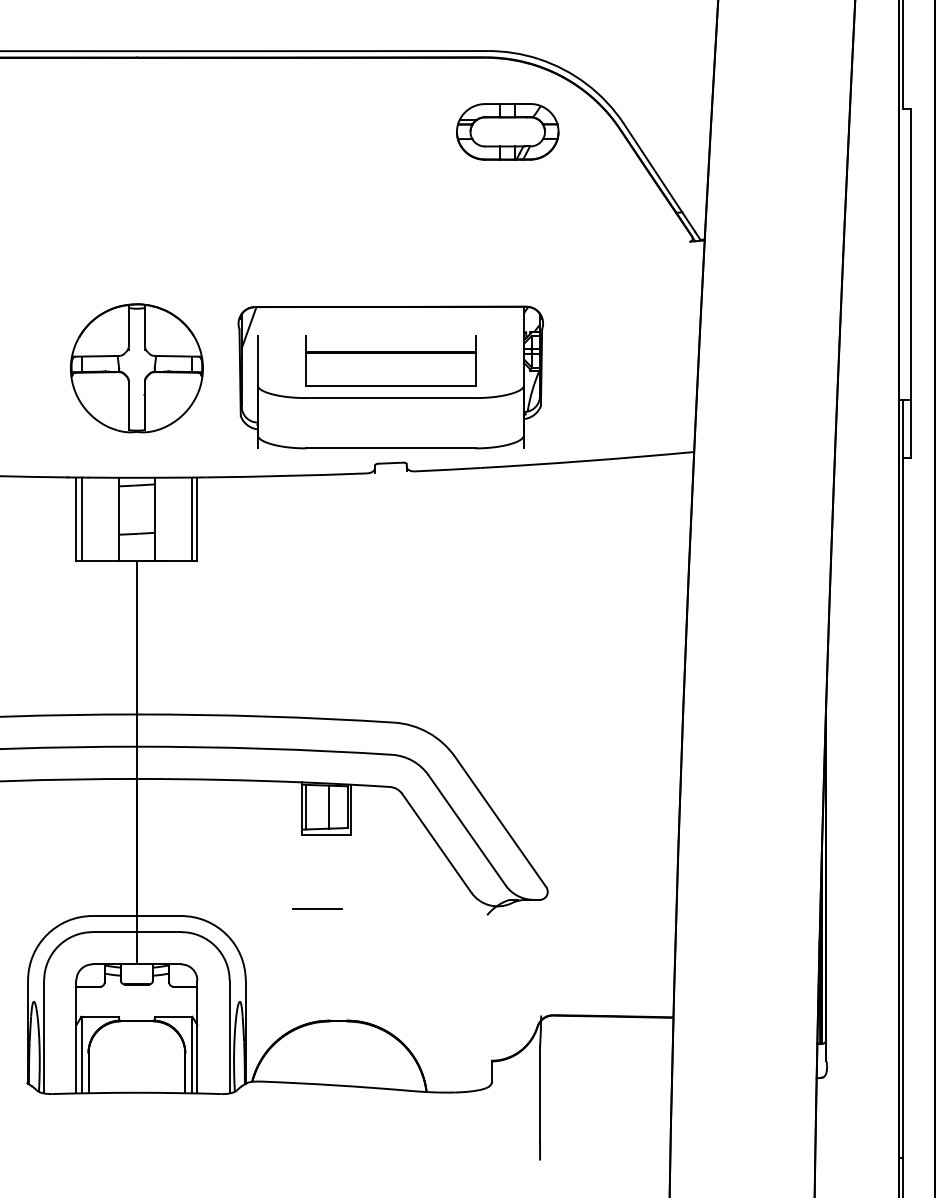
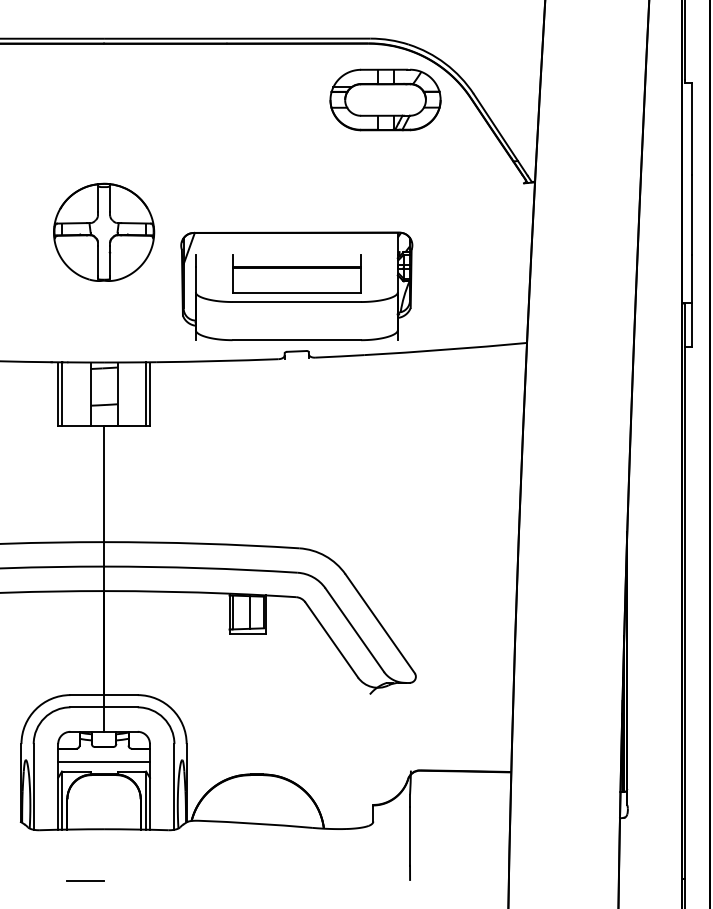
part: (507, 131) -> (385, 99), size x1.43
part: (137, 367) -> (104, 231), moved
line: (317, 907) -> (85, 880), moved
line: (136, 1004) -> (103, 762), added

